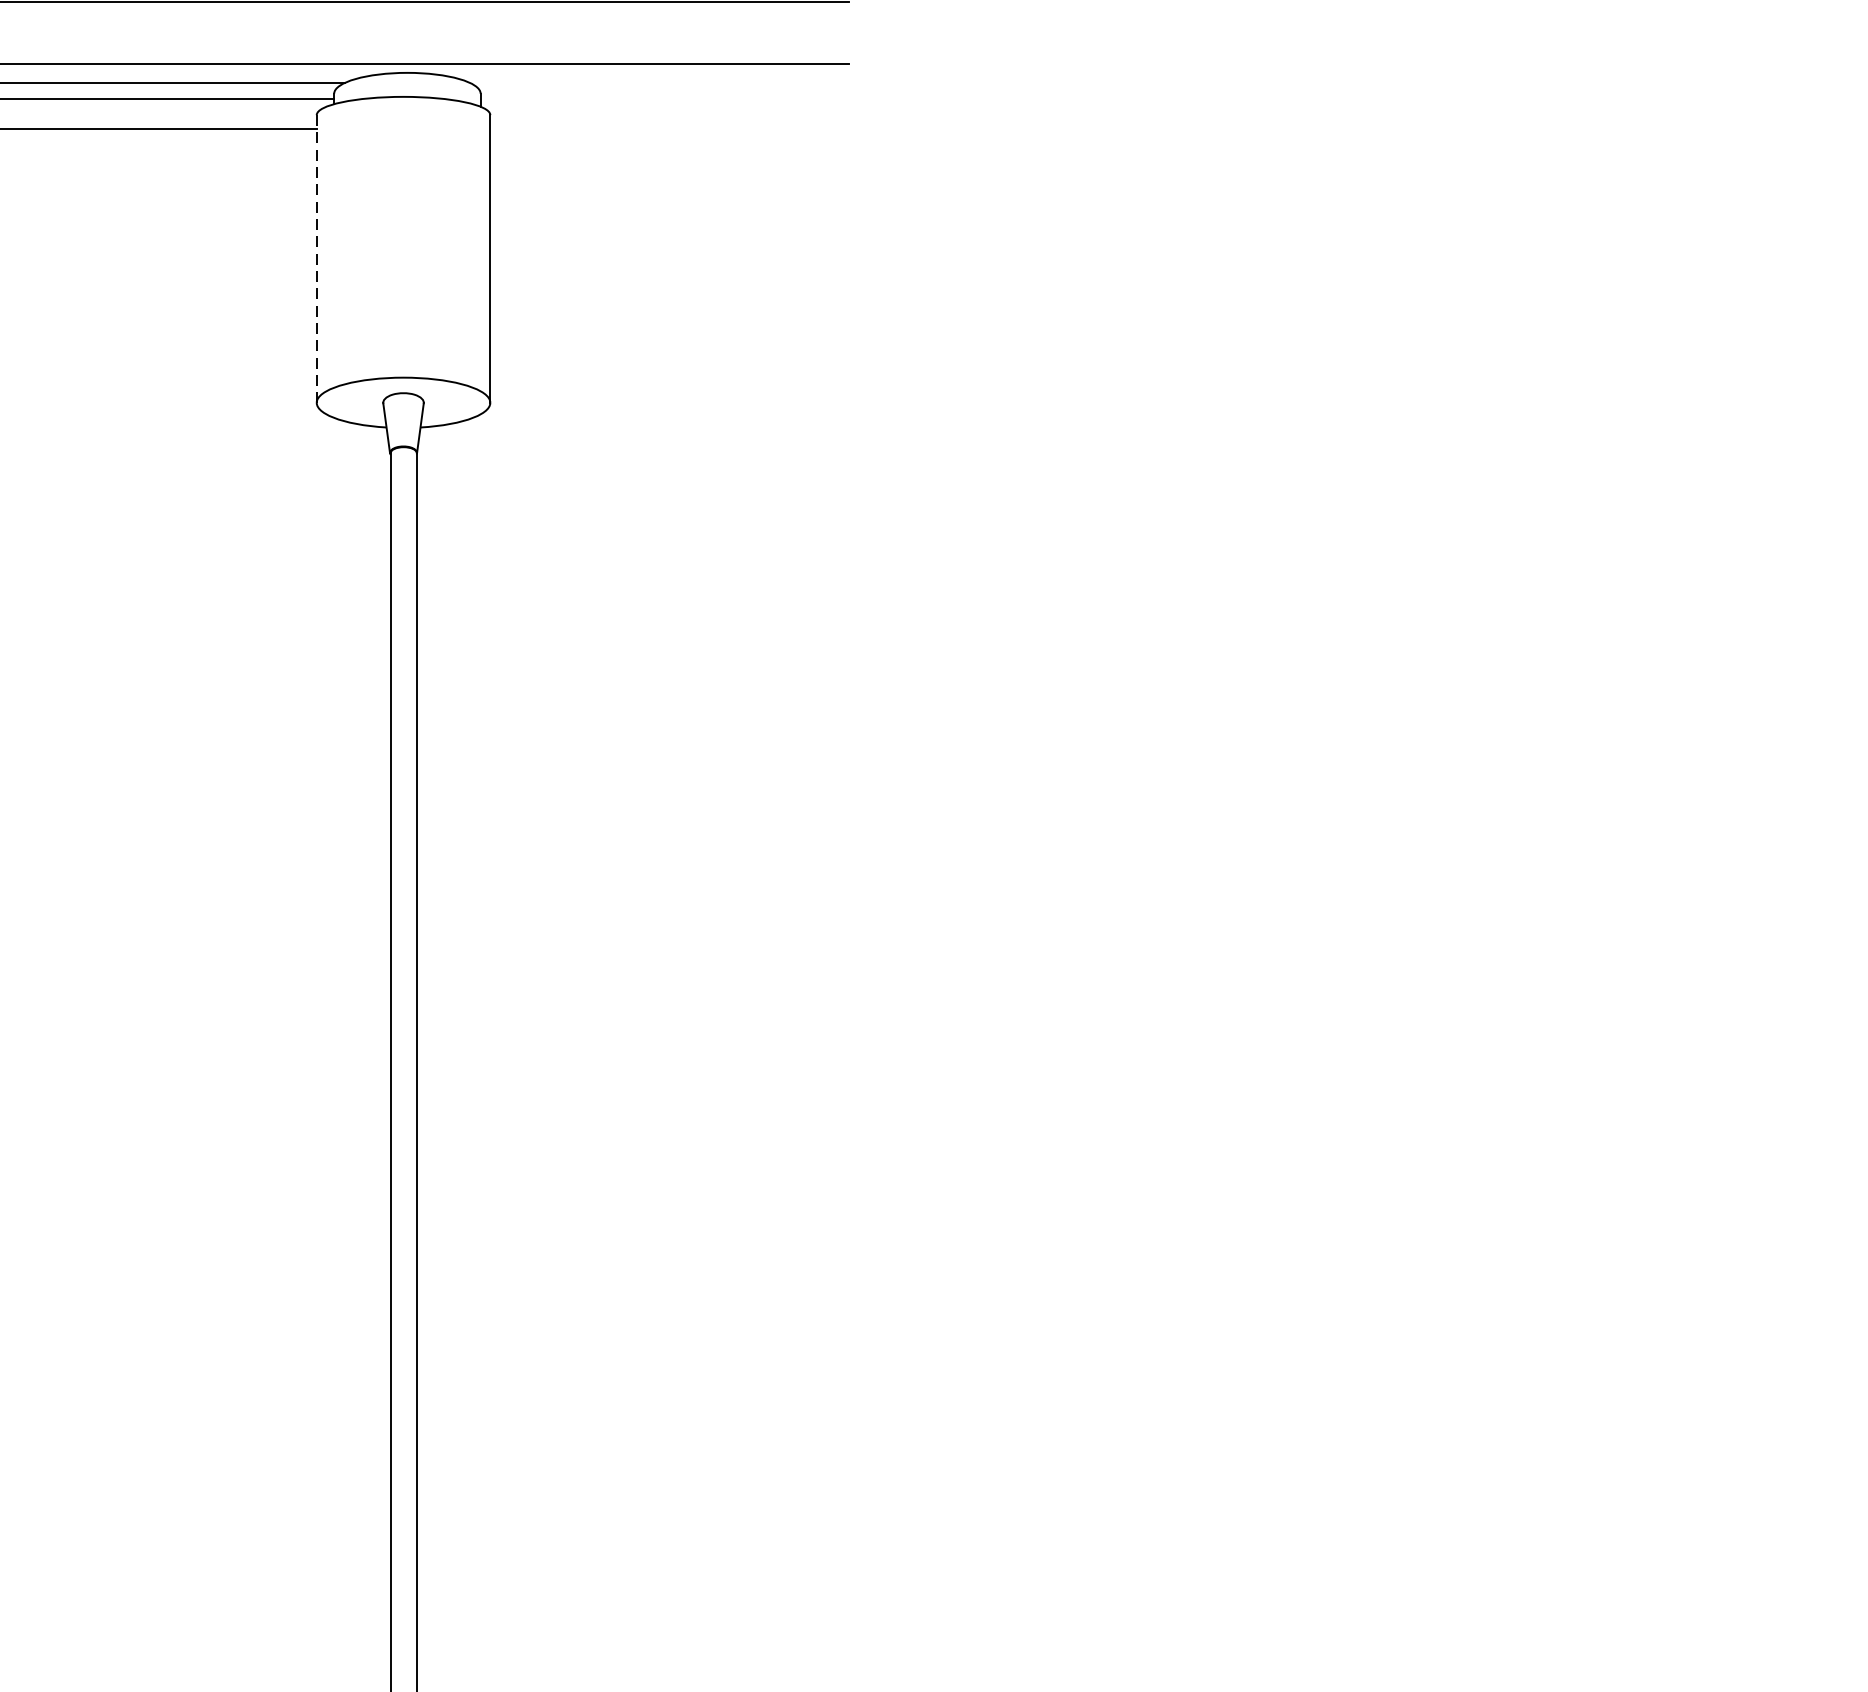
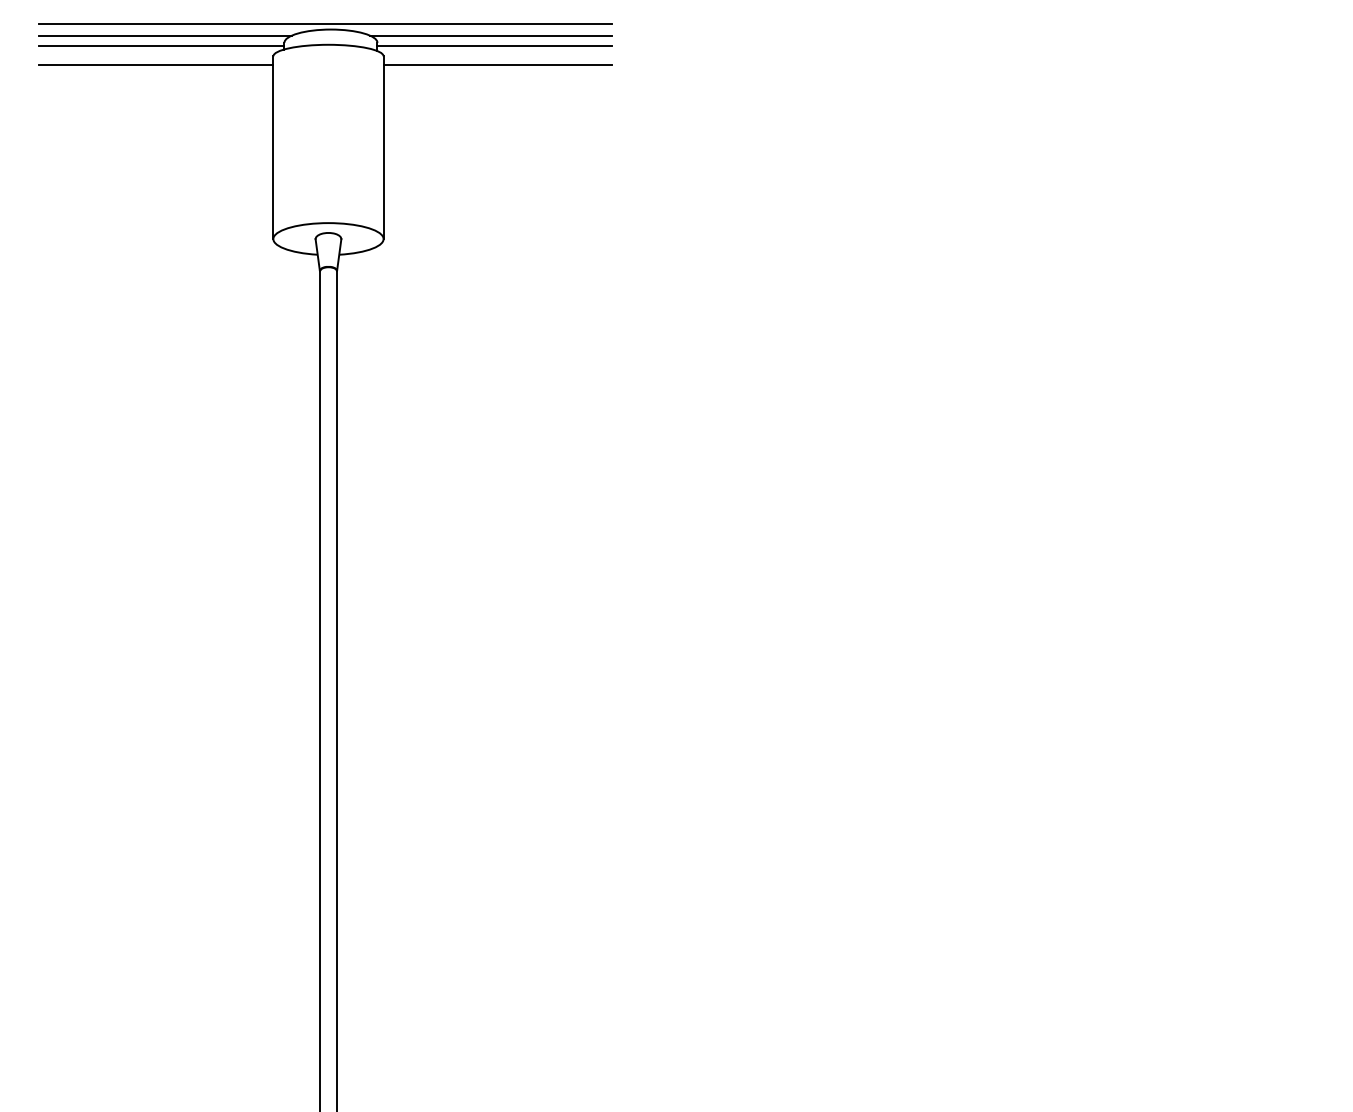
line: (658, 82) -> (490, 35), added
line: (664, 99) -> (494, 46), added
line: (669, 129) -> (497, 65), added
line: (316, 260) -> (273, 148), dashed -> solid

